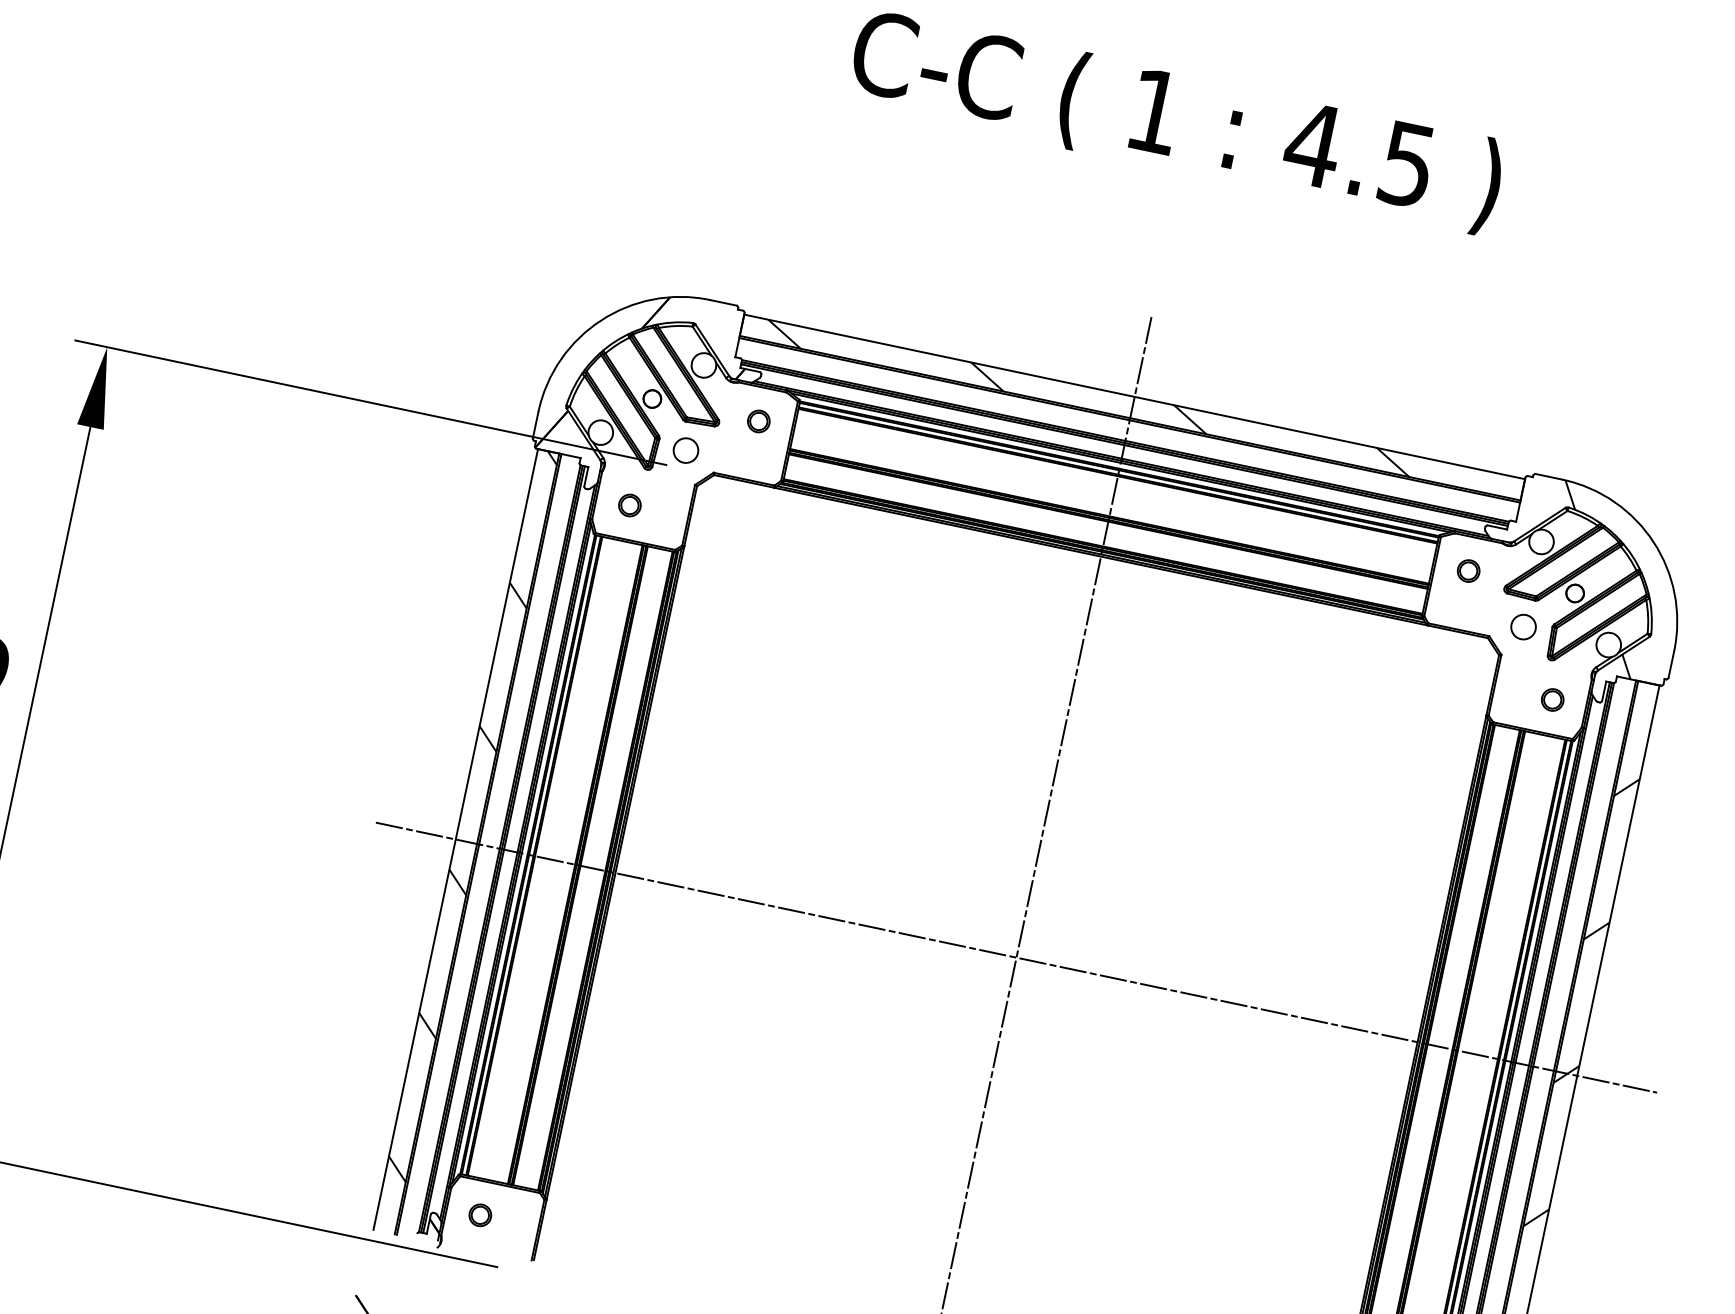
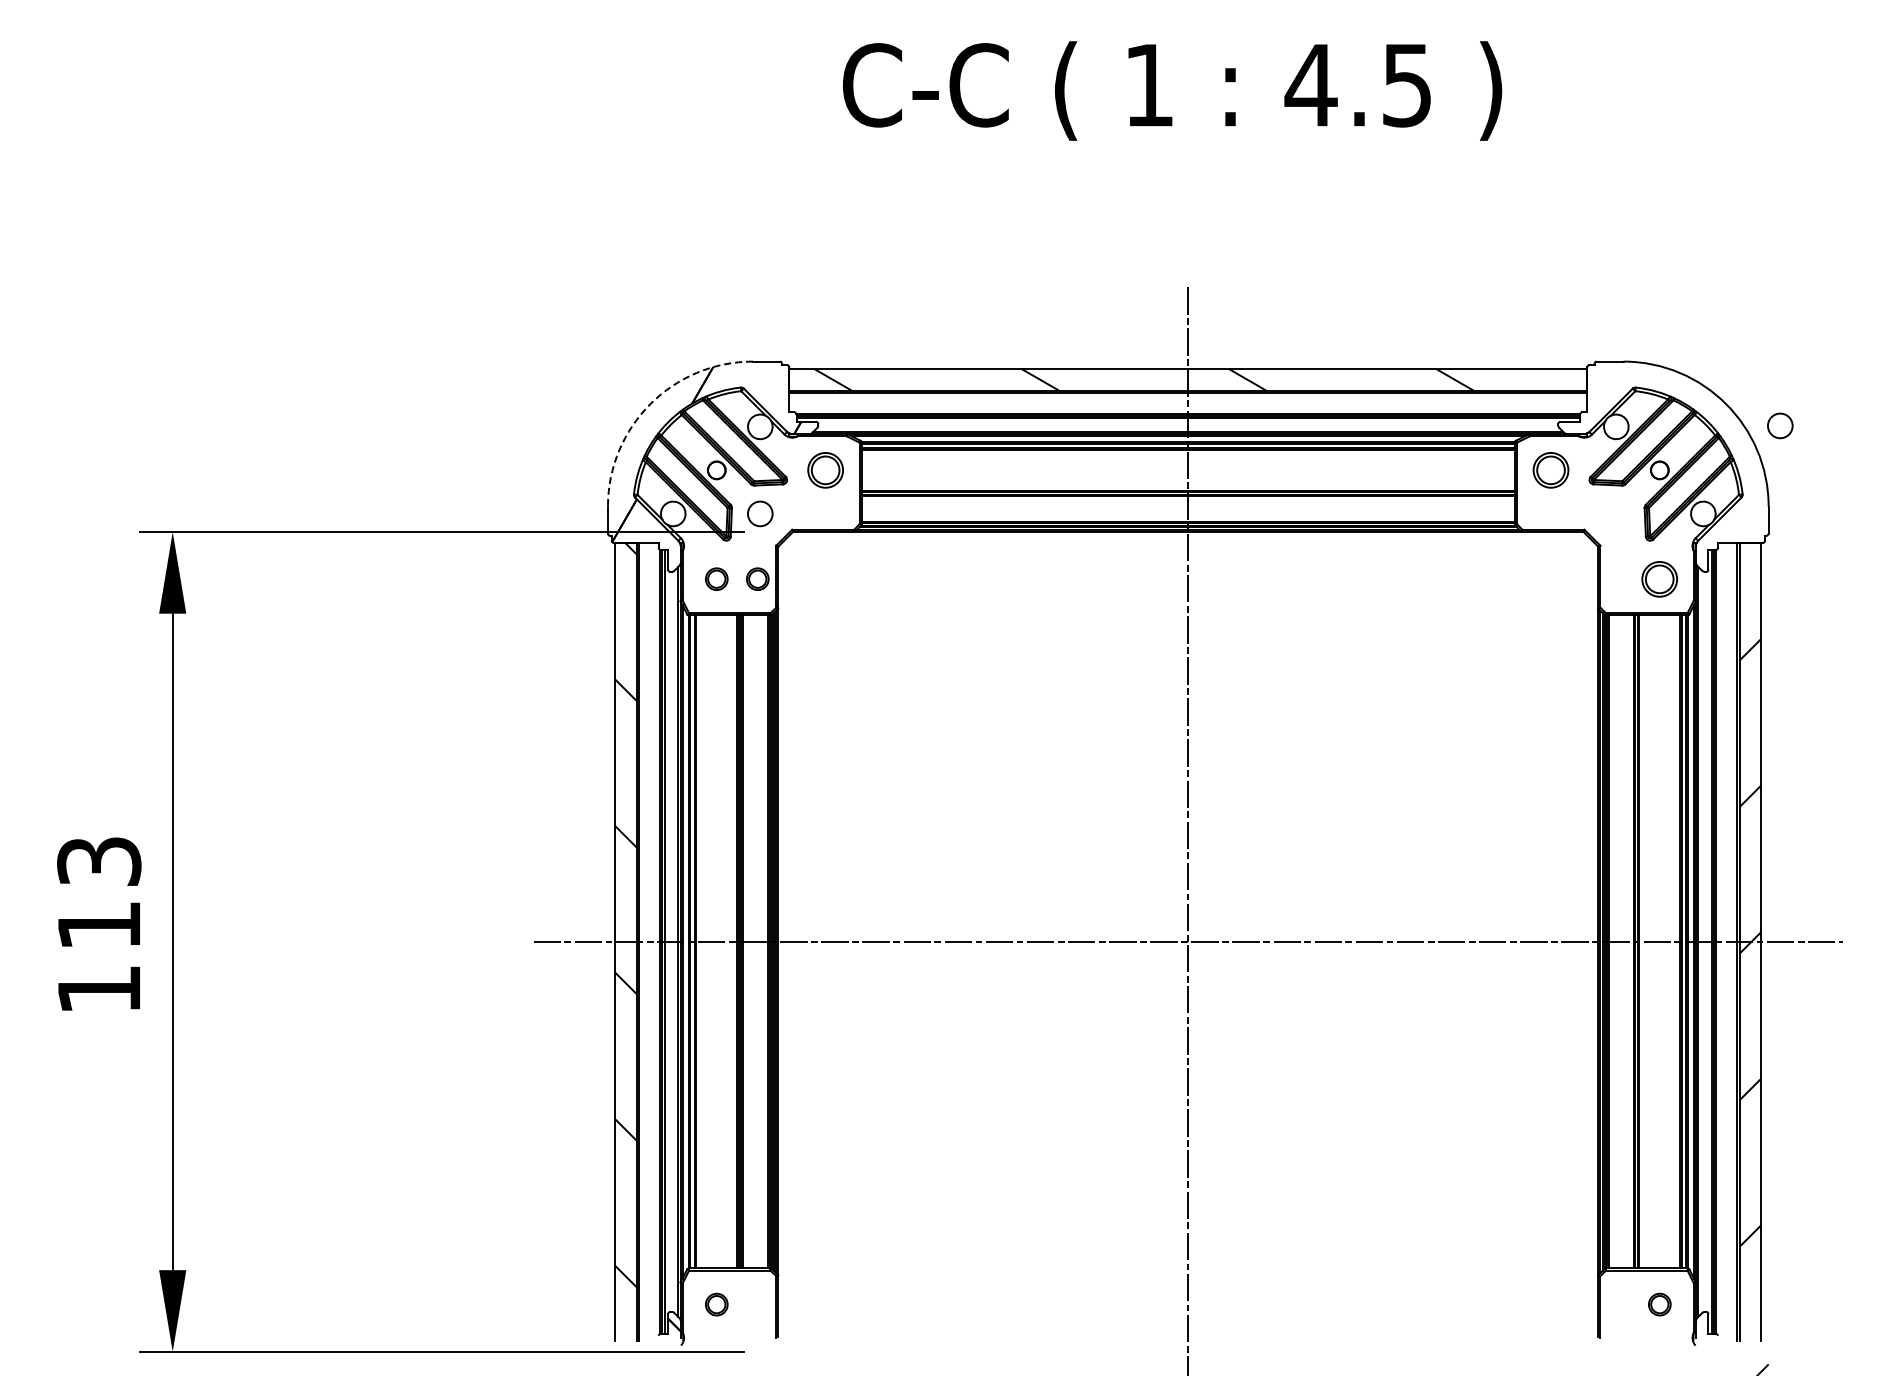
arc: (601, 320) -> (650, 404), solid -> dashed
part: (758, 421) -> (825, 470), size x1.6
part: (669, 513) -> (757, 578), added
part: (1468, 571) -> (1550, 470), size x1.6
hatch: (1598, 579) -> (1679, 451), removed
circle: (1523, 626) -> (1780, 425), moved
part: (1552, 699) -> (1659, 578), size x1.6

